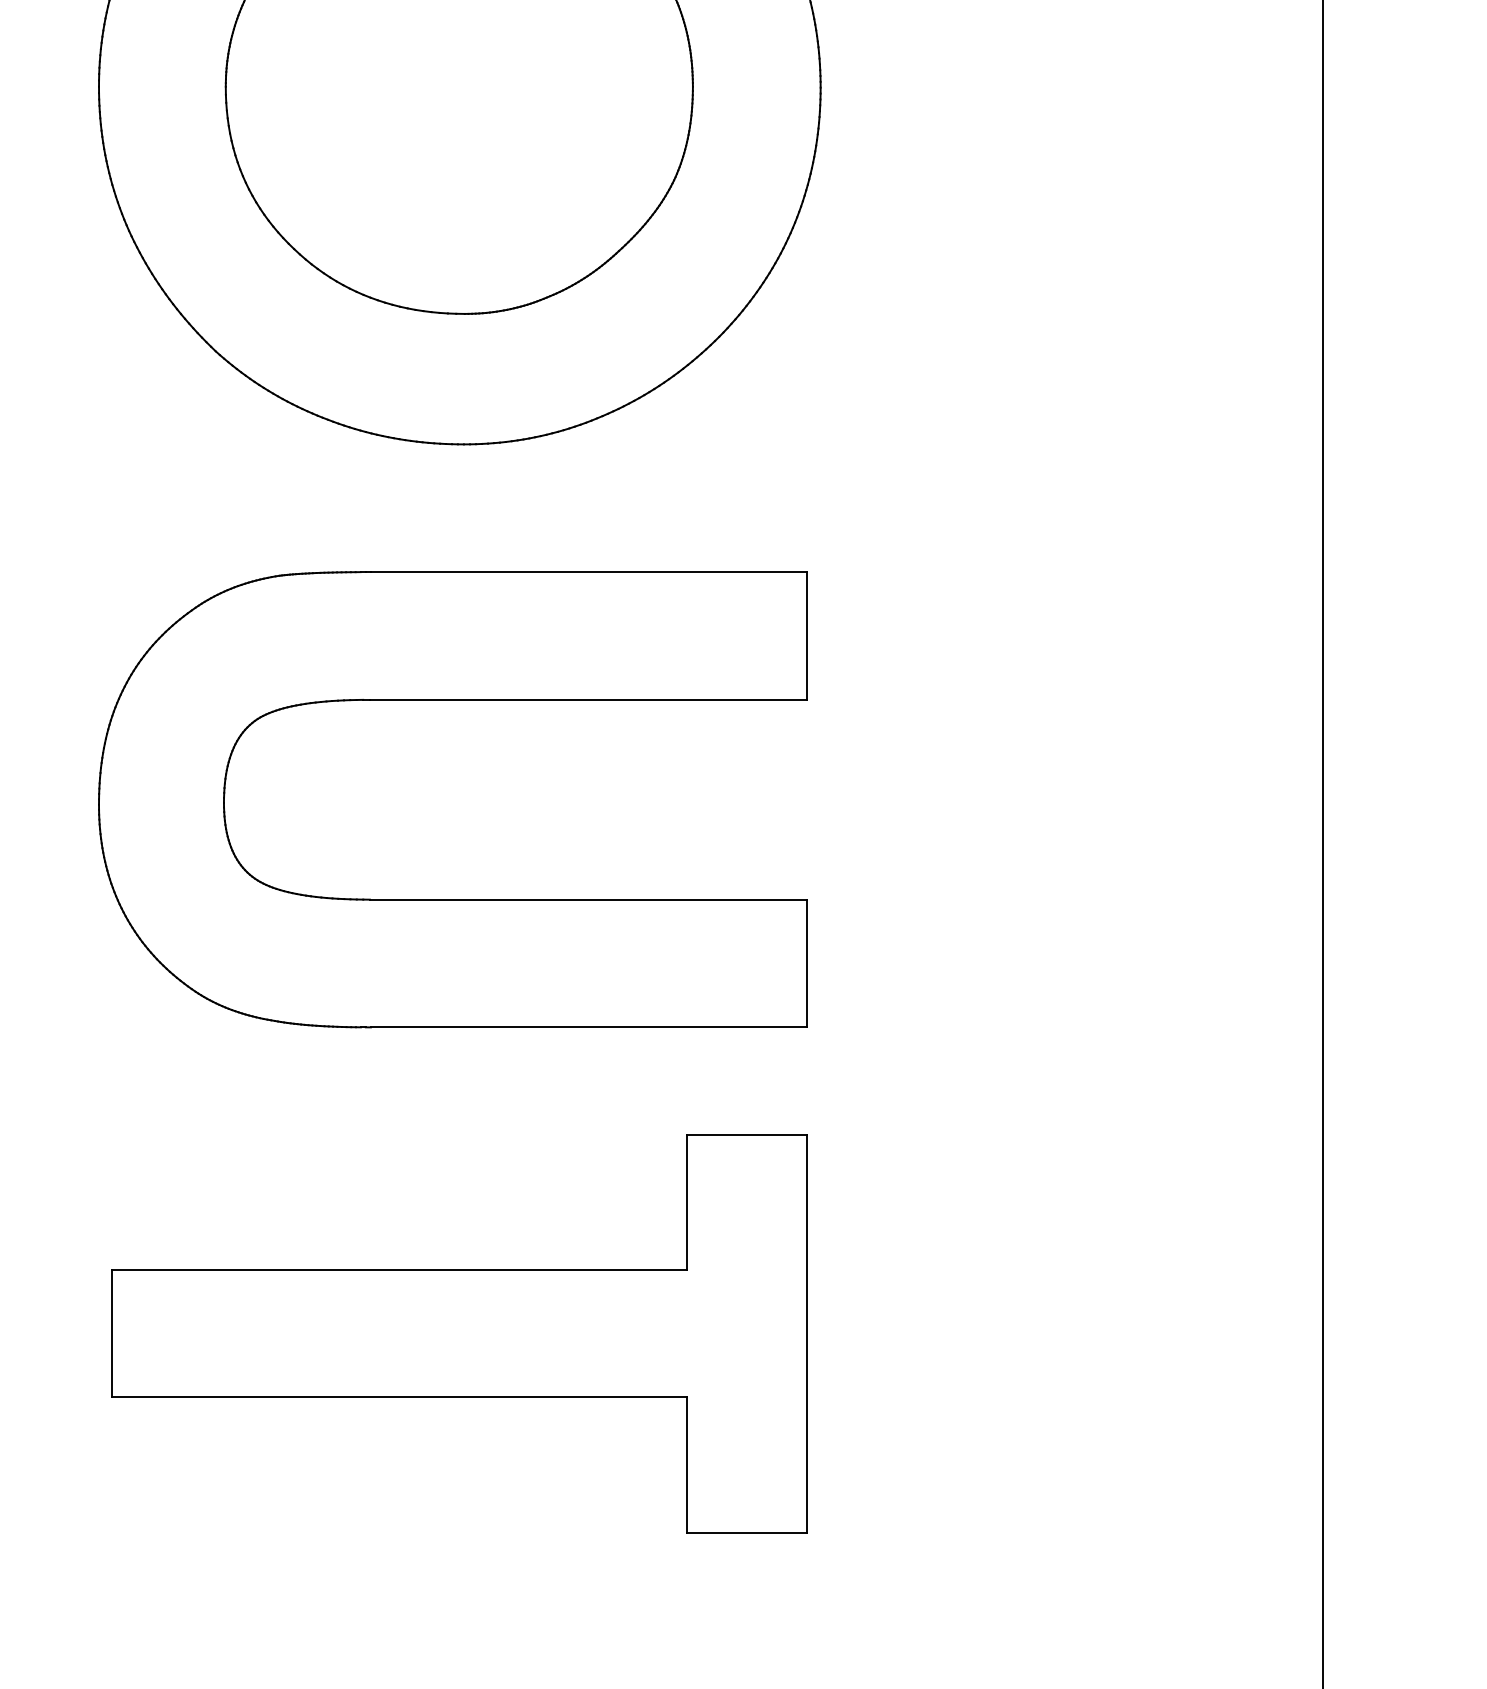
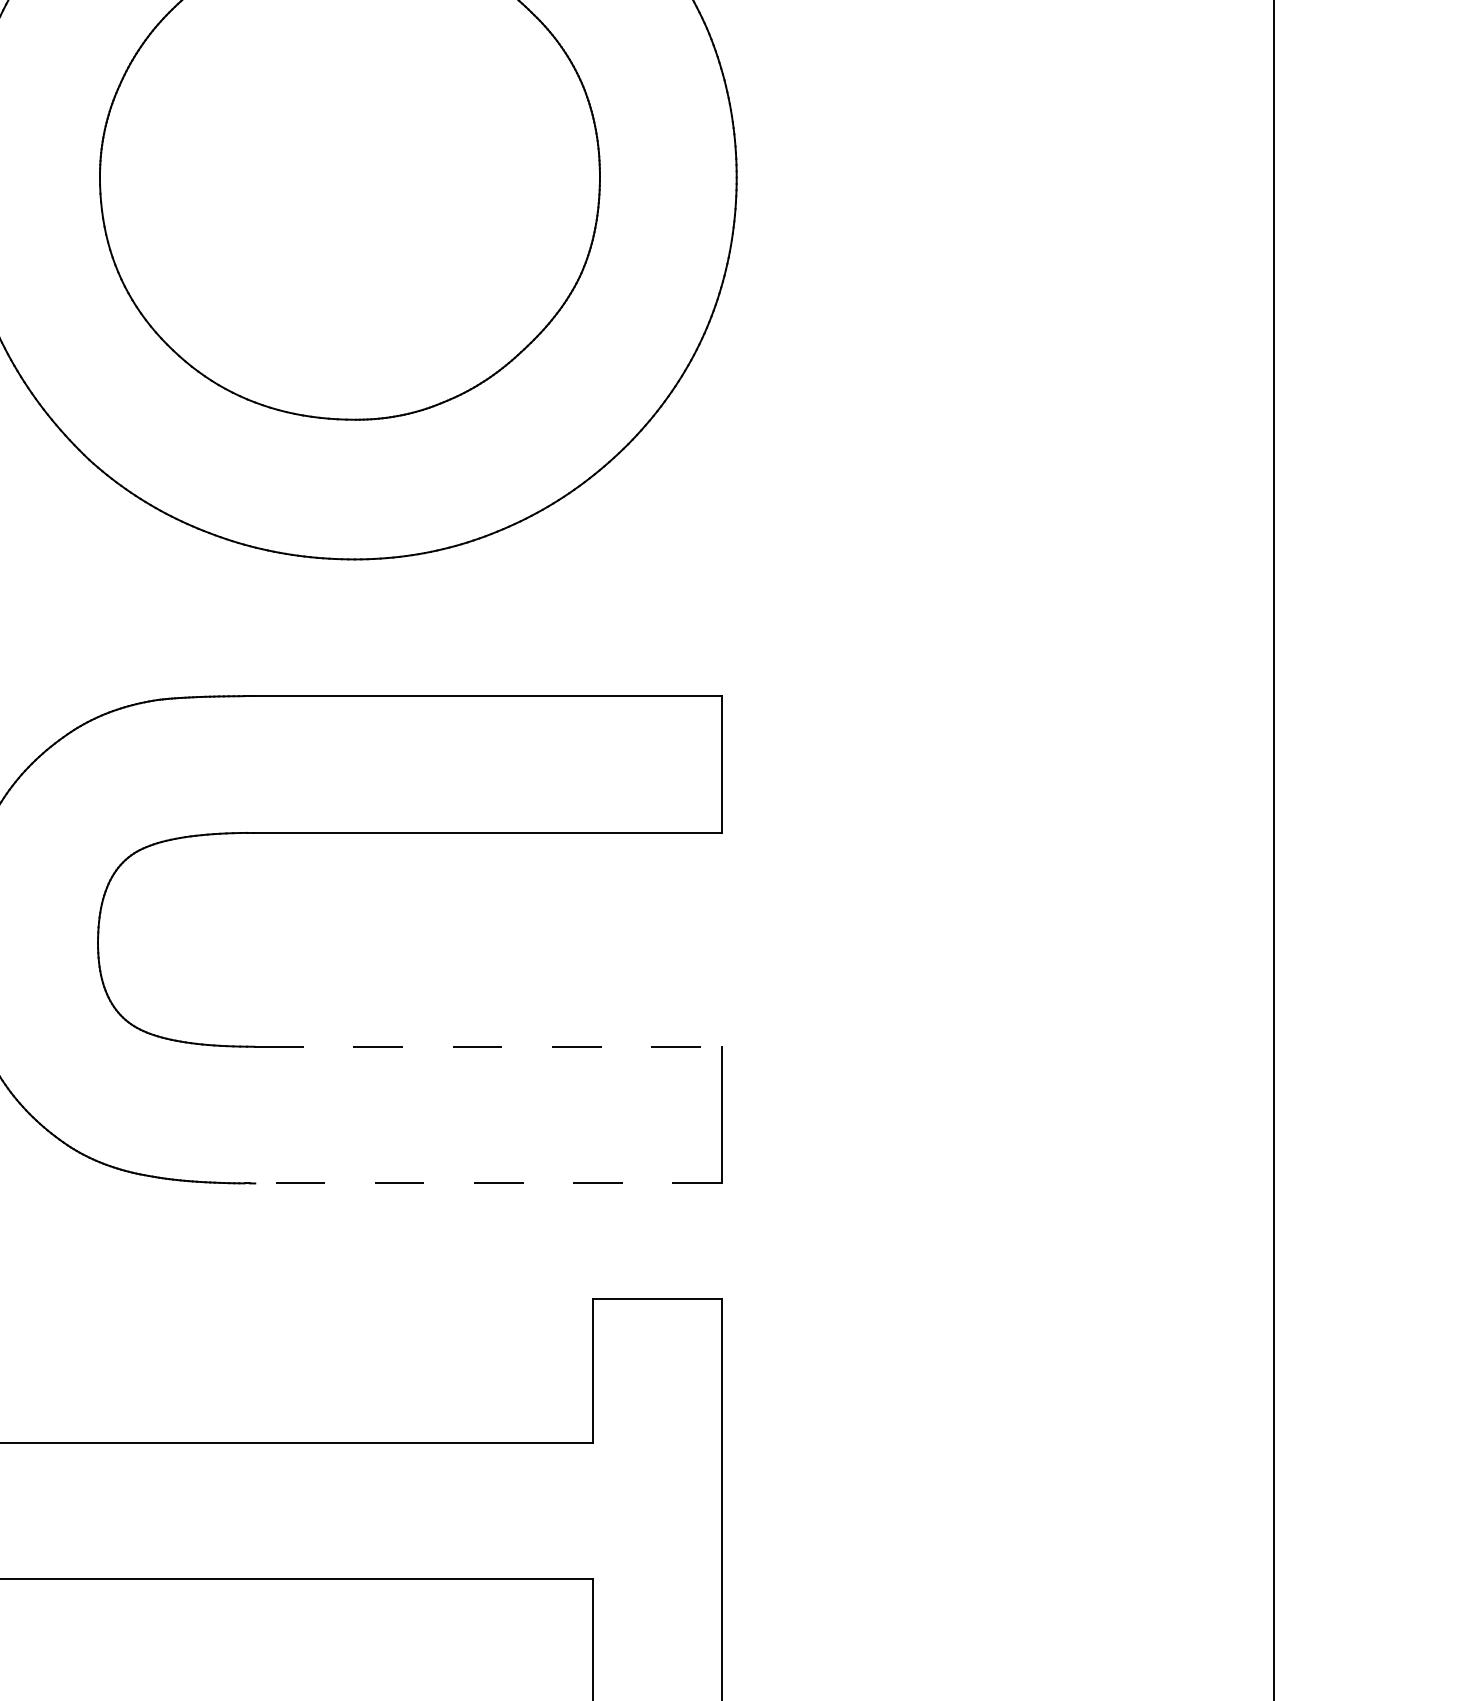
line: (588, 899) -> (488, 1046), solid -> dashed
line: (588, 1027) -> (488, 1183), solid -> dashed

